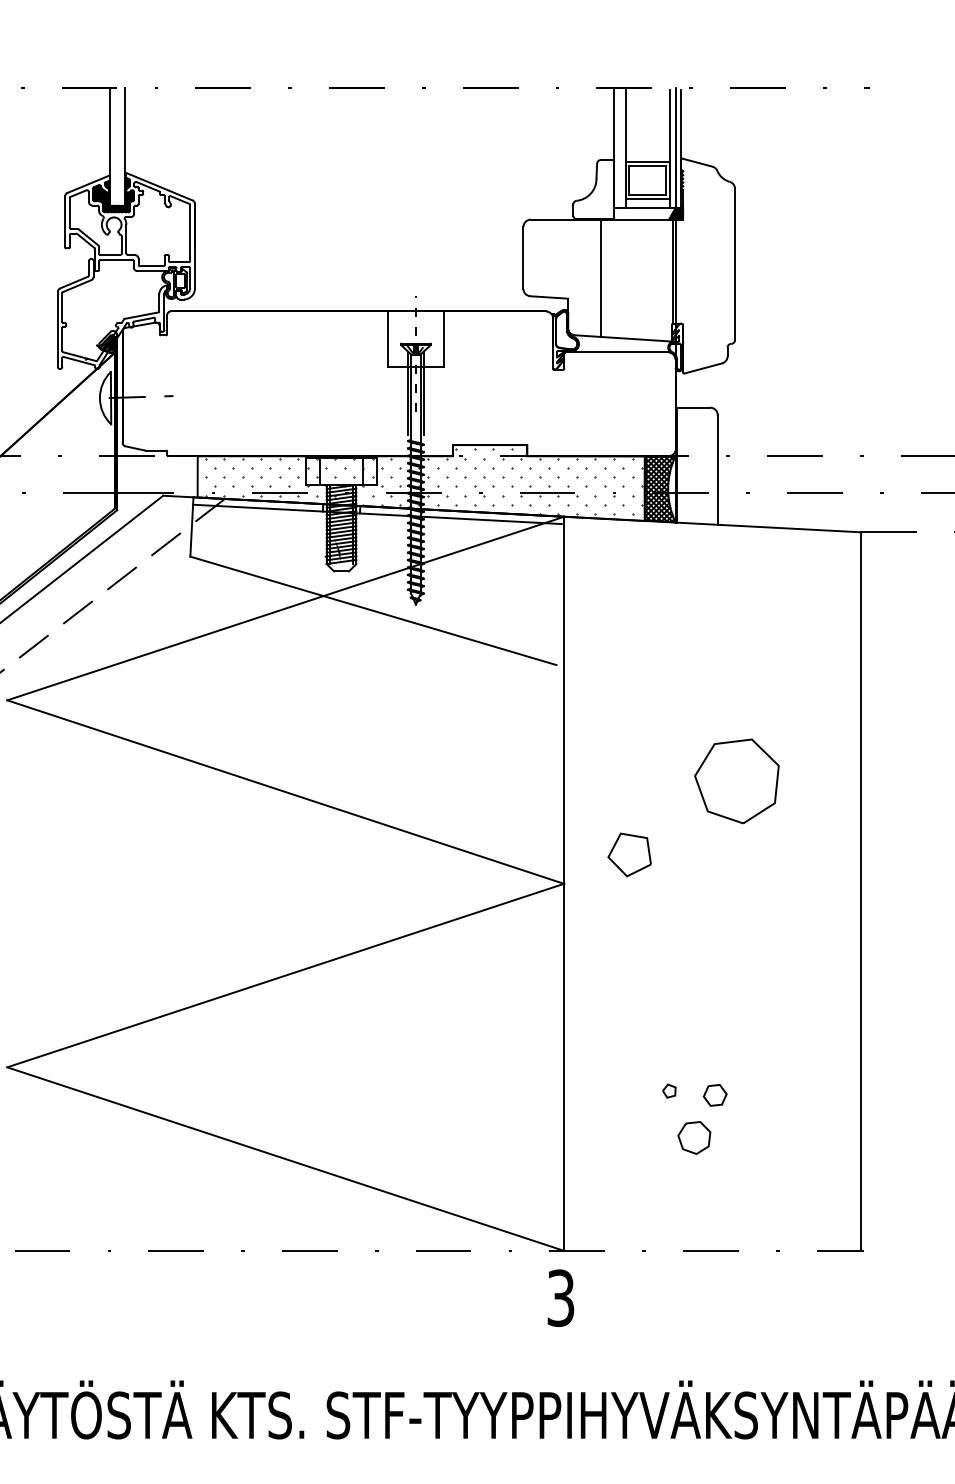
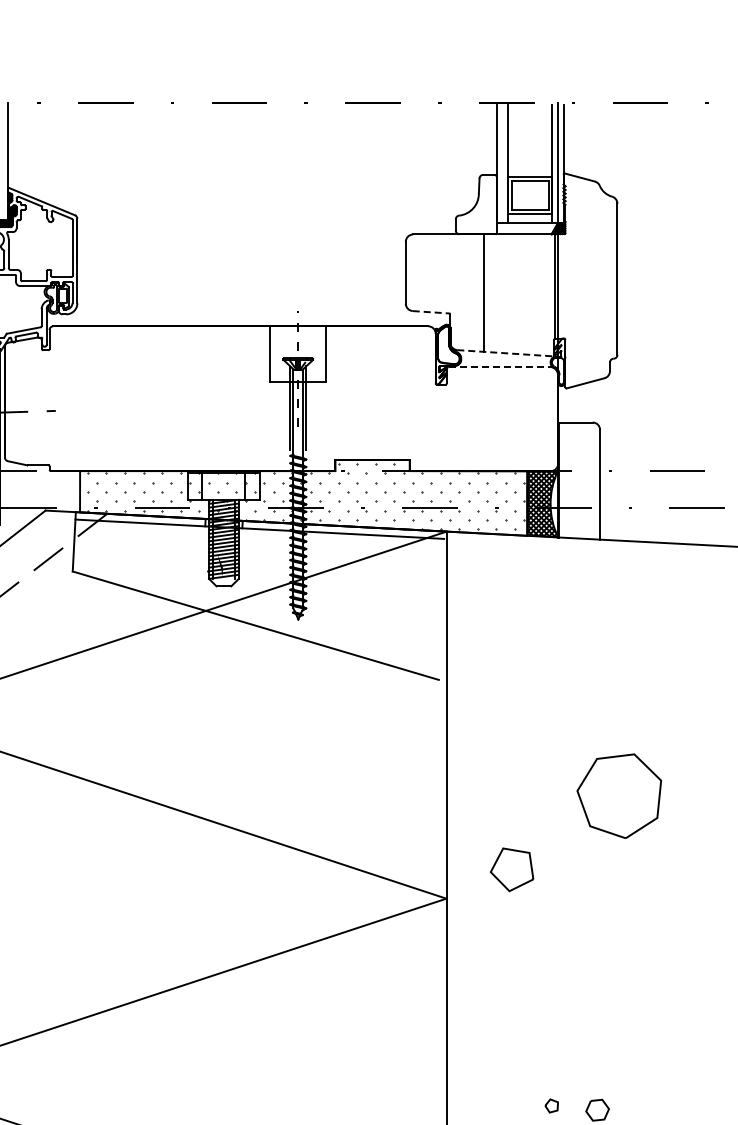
line: (549, 297) -> (431, 312), solid -> dashed
line: (623, 338) -> (505, 353), solid -> dashed
line: (617, 352) -> (499, 367), solid -> dashed

